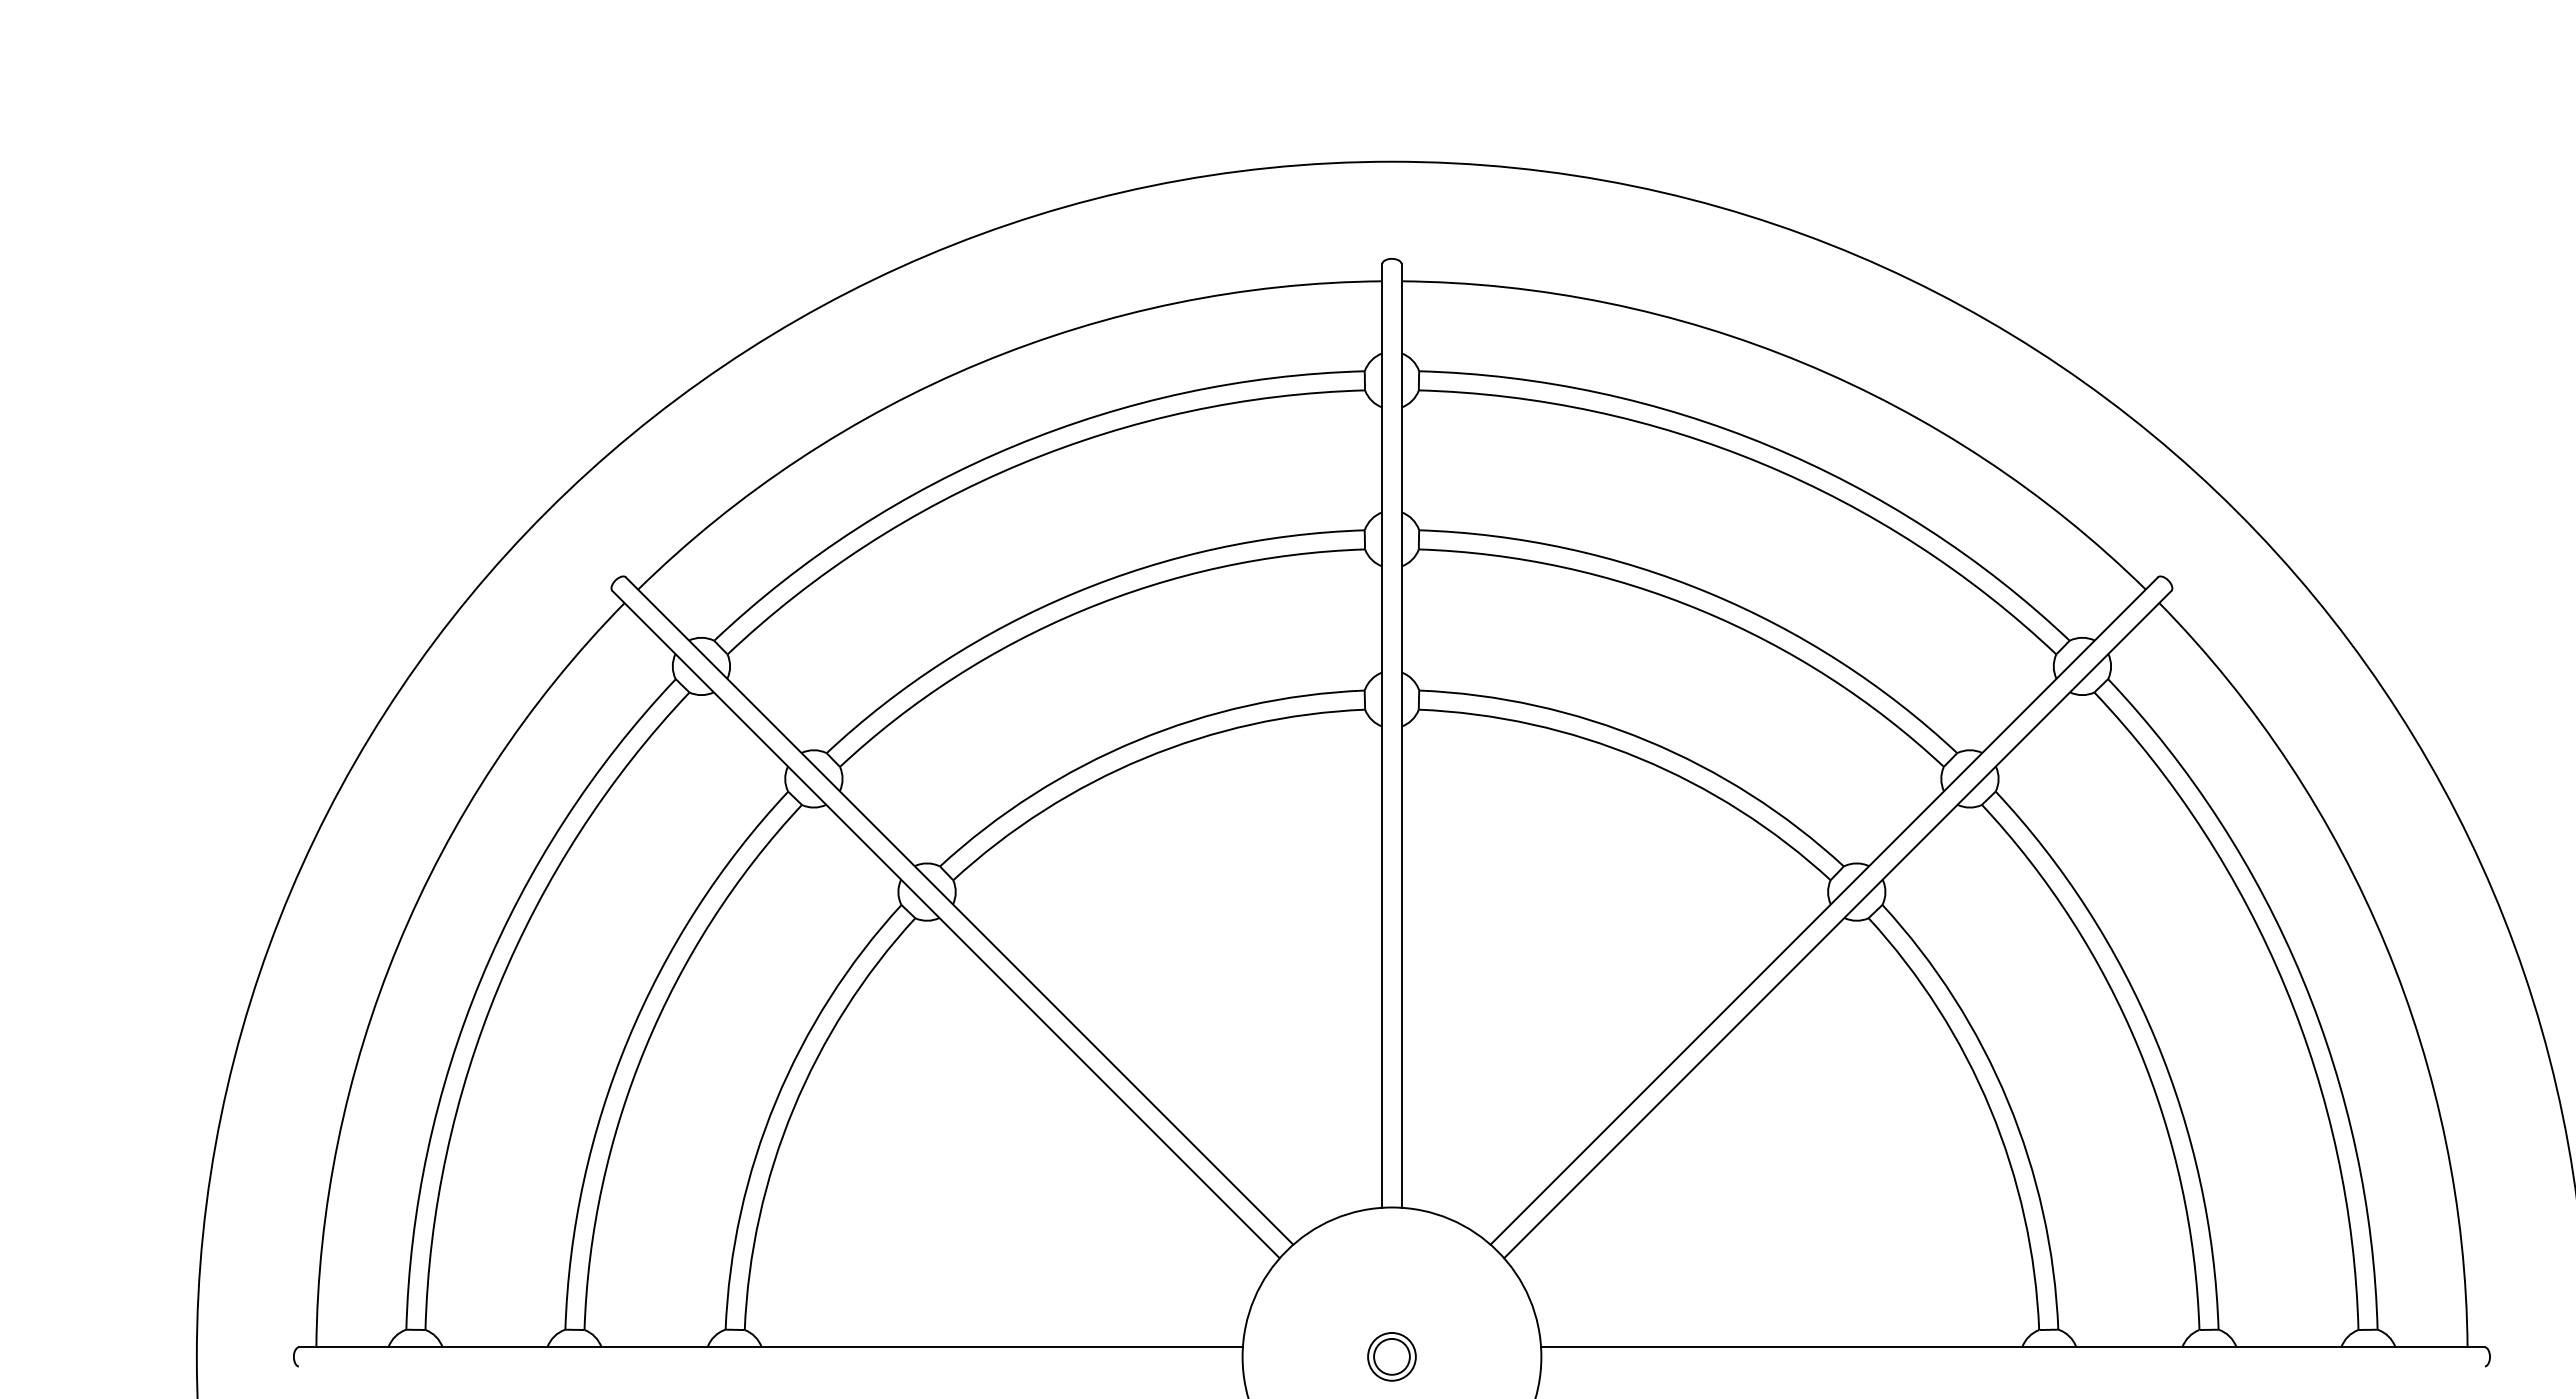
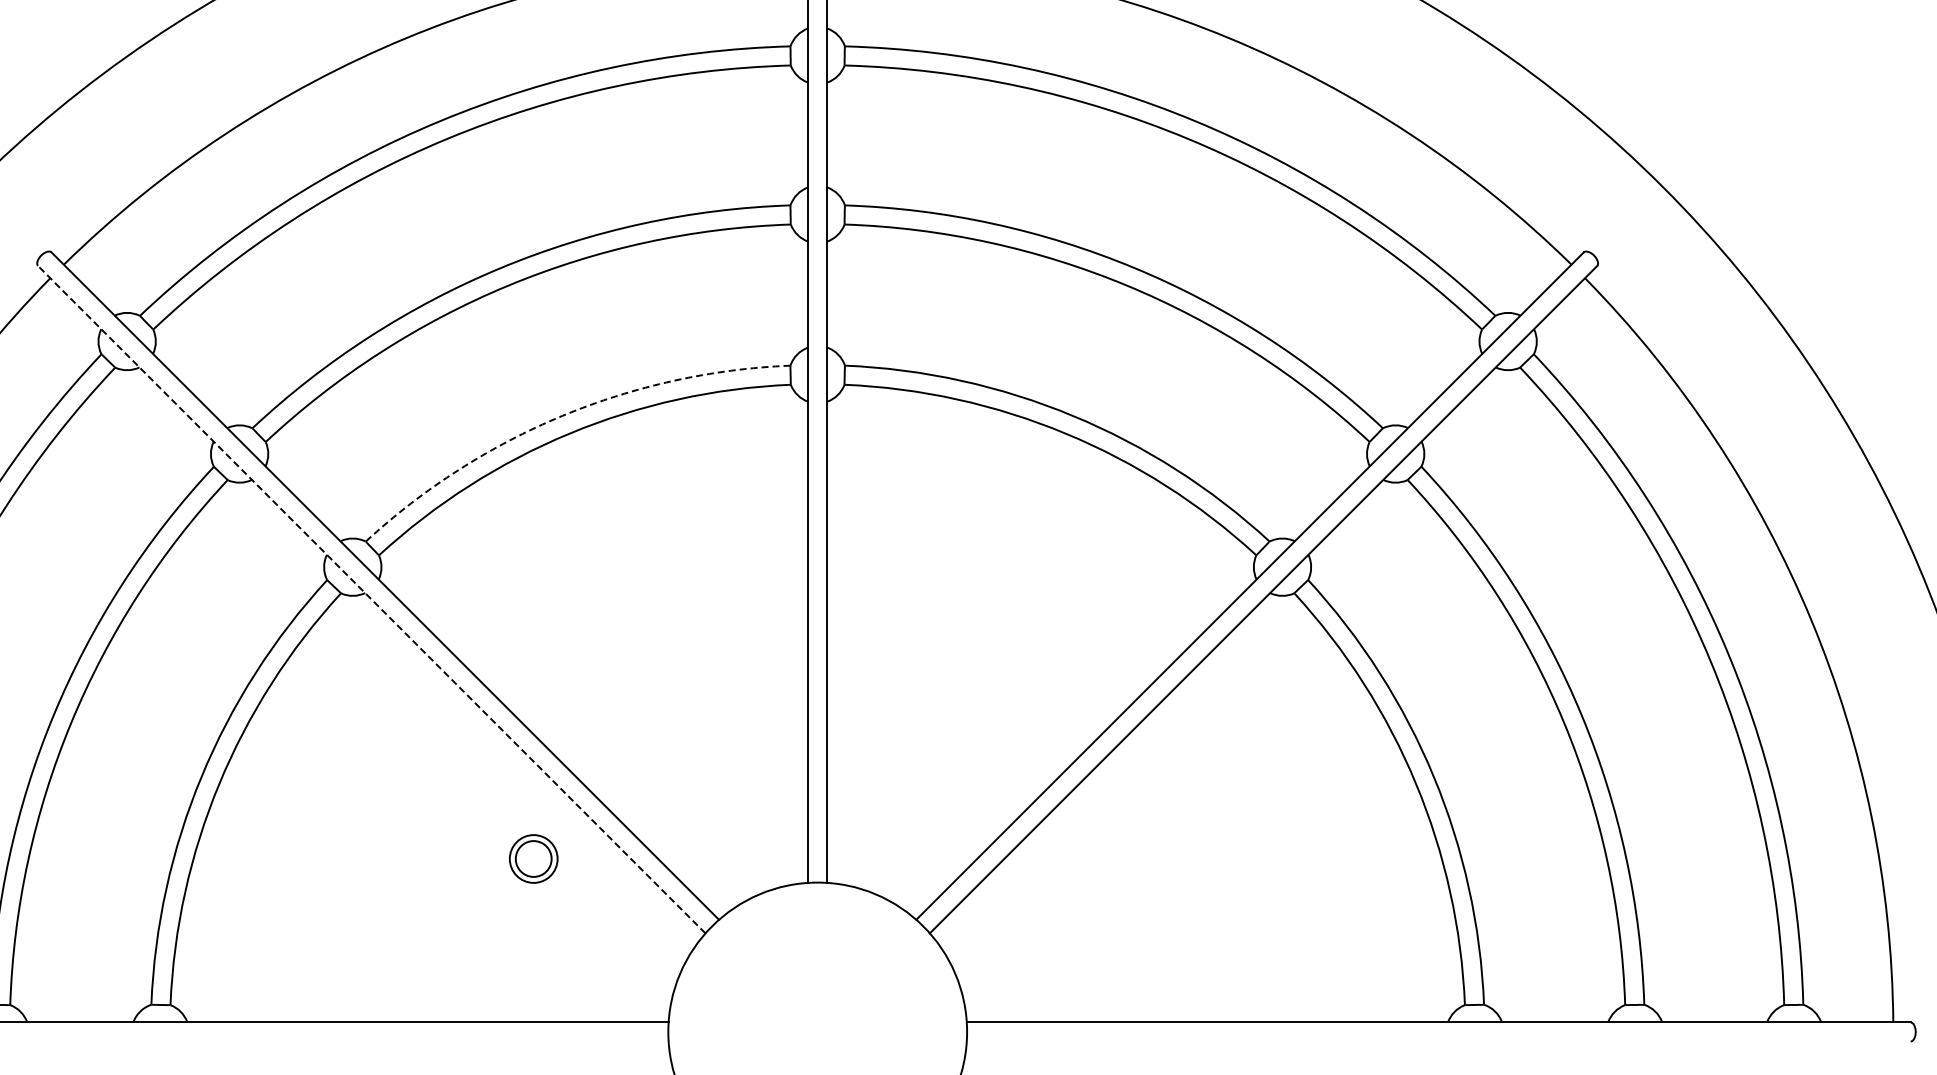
arc: (1136, 740) -> (562, 415), solid -> dashed
line: (946, 924) -> (372, 599), solid -> dashed
part: (1391, 1356) -> (533, 858), moved

